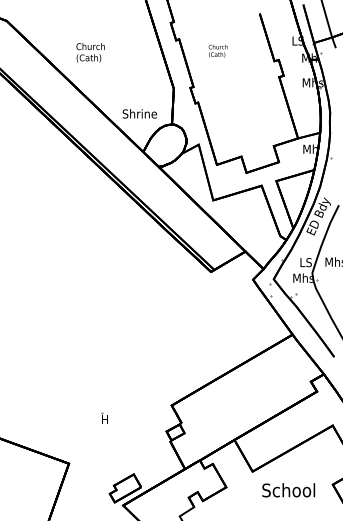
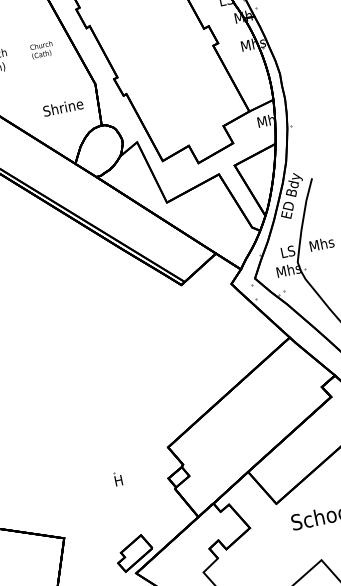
text: (217, 50) -> (41, 49), moved
text: (139, 113) -> (62, 107), moved
part: (104, 417) -> (118, 478), moved

